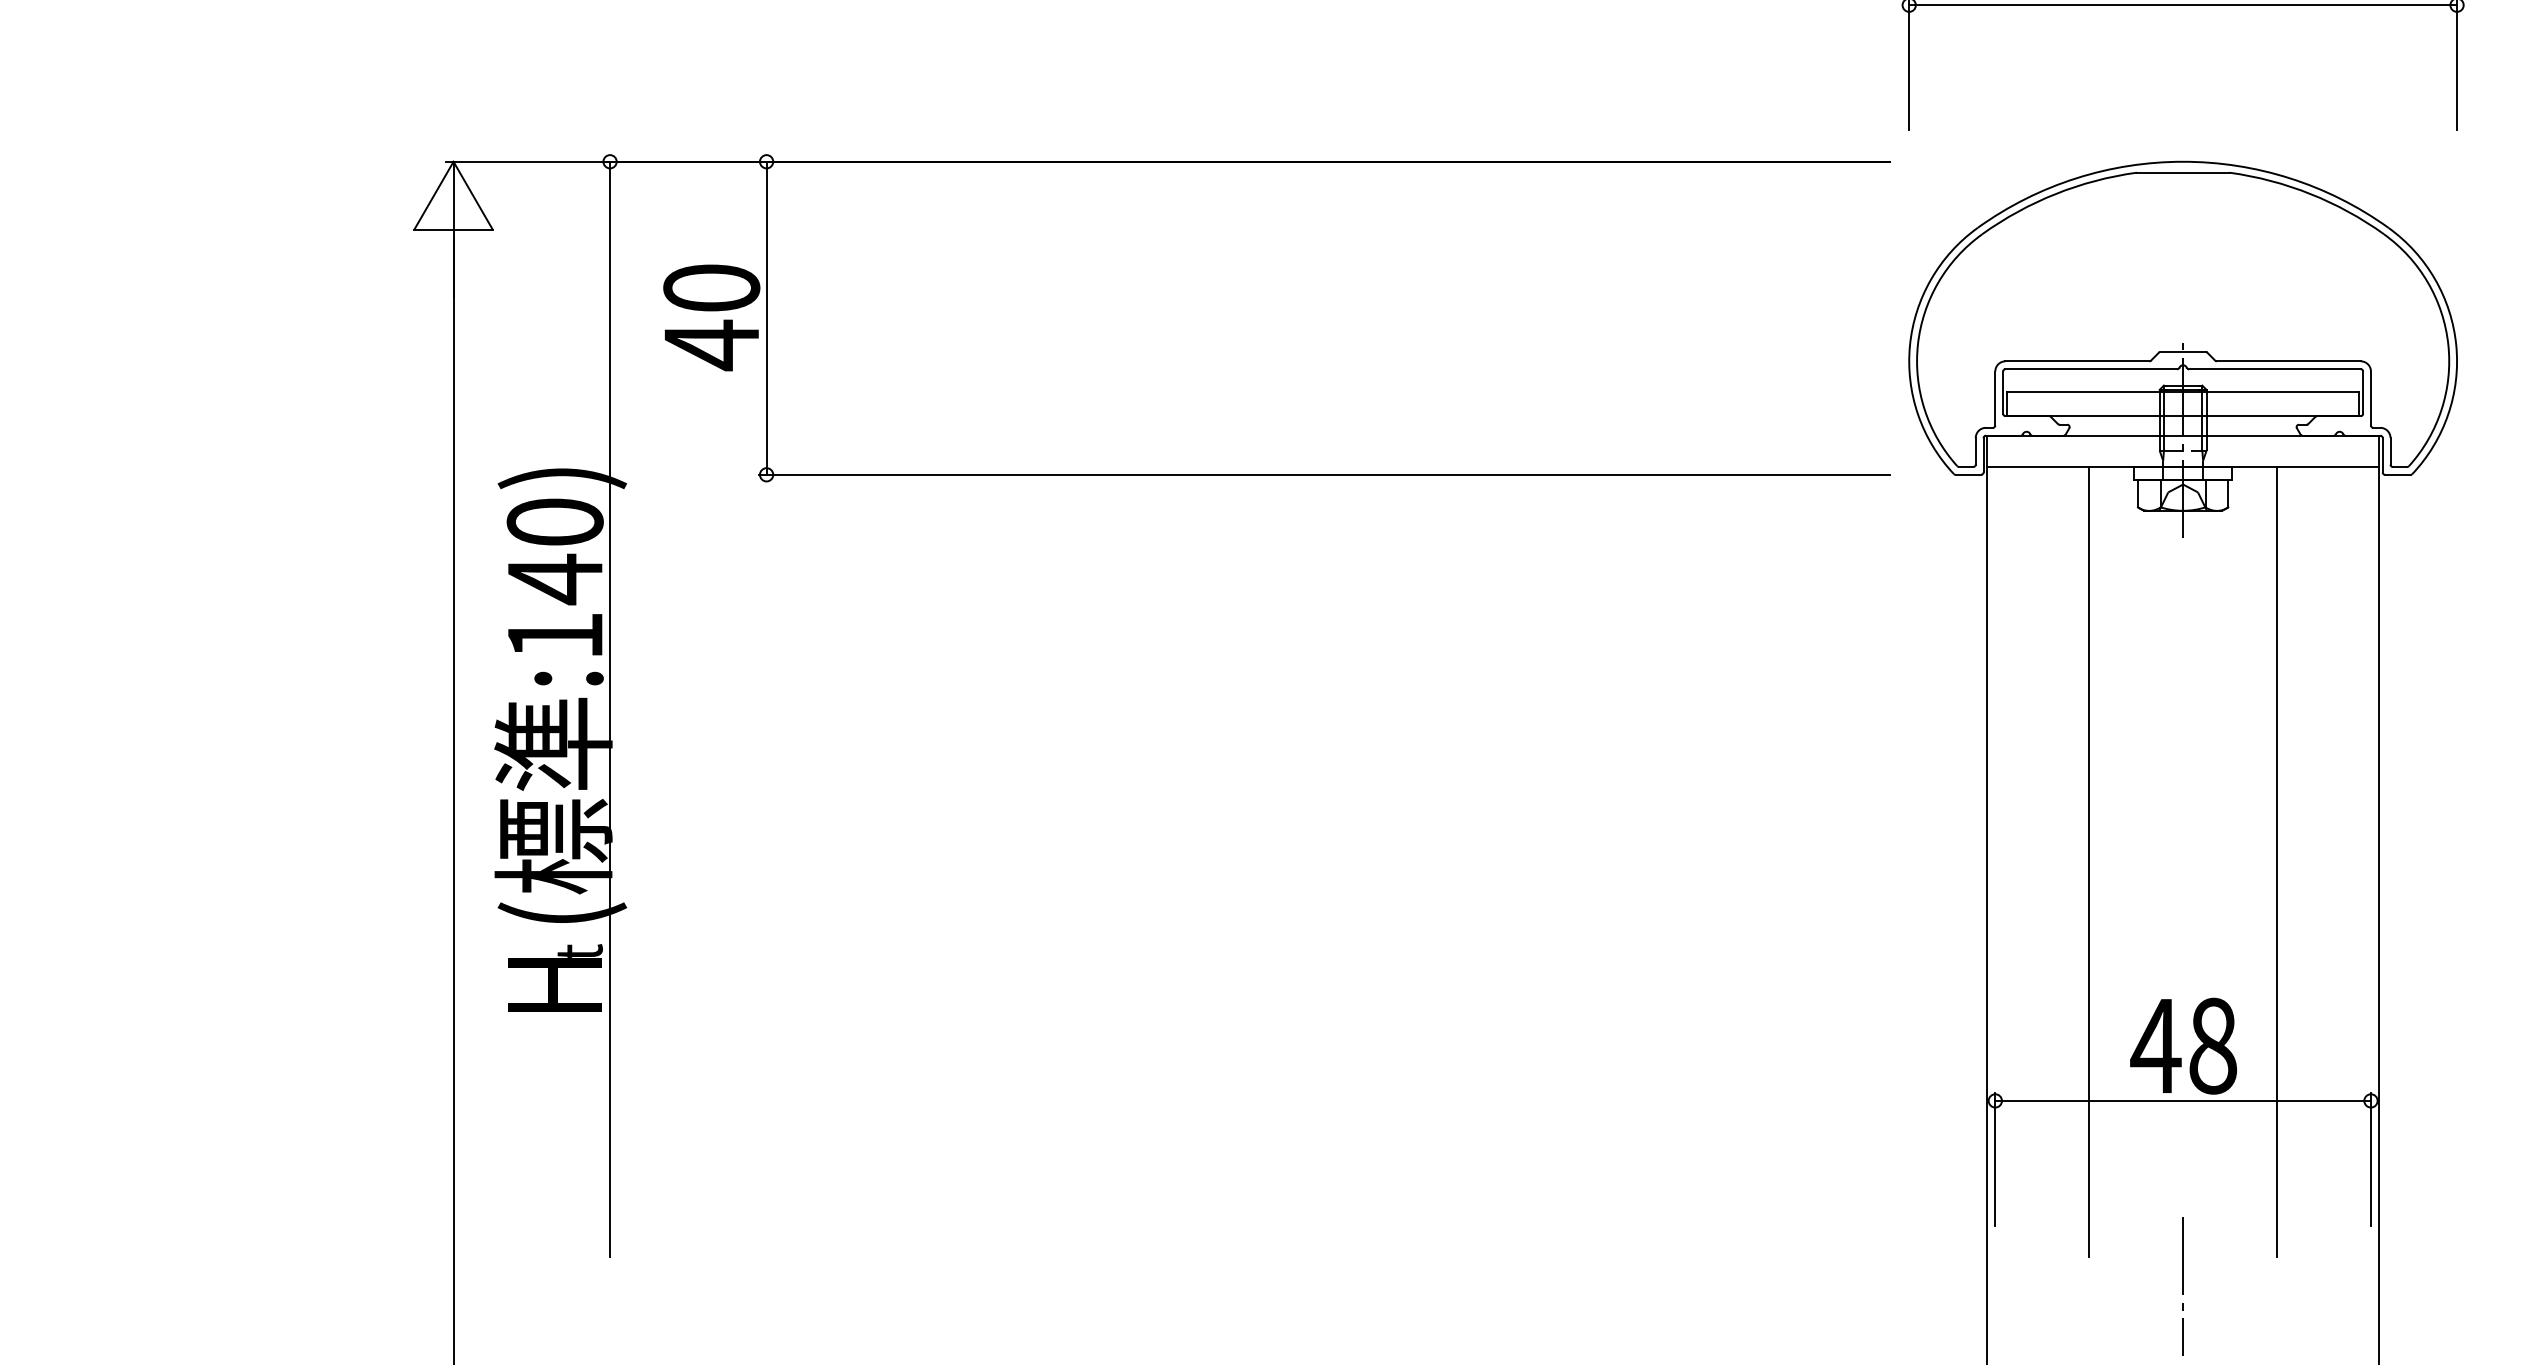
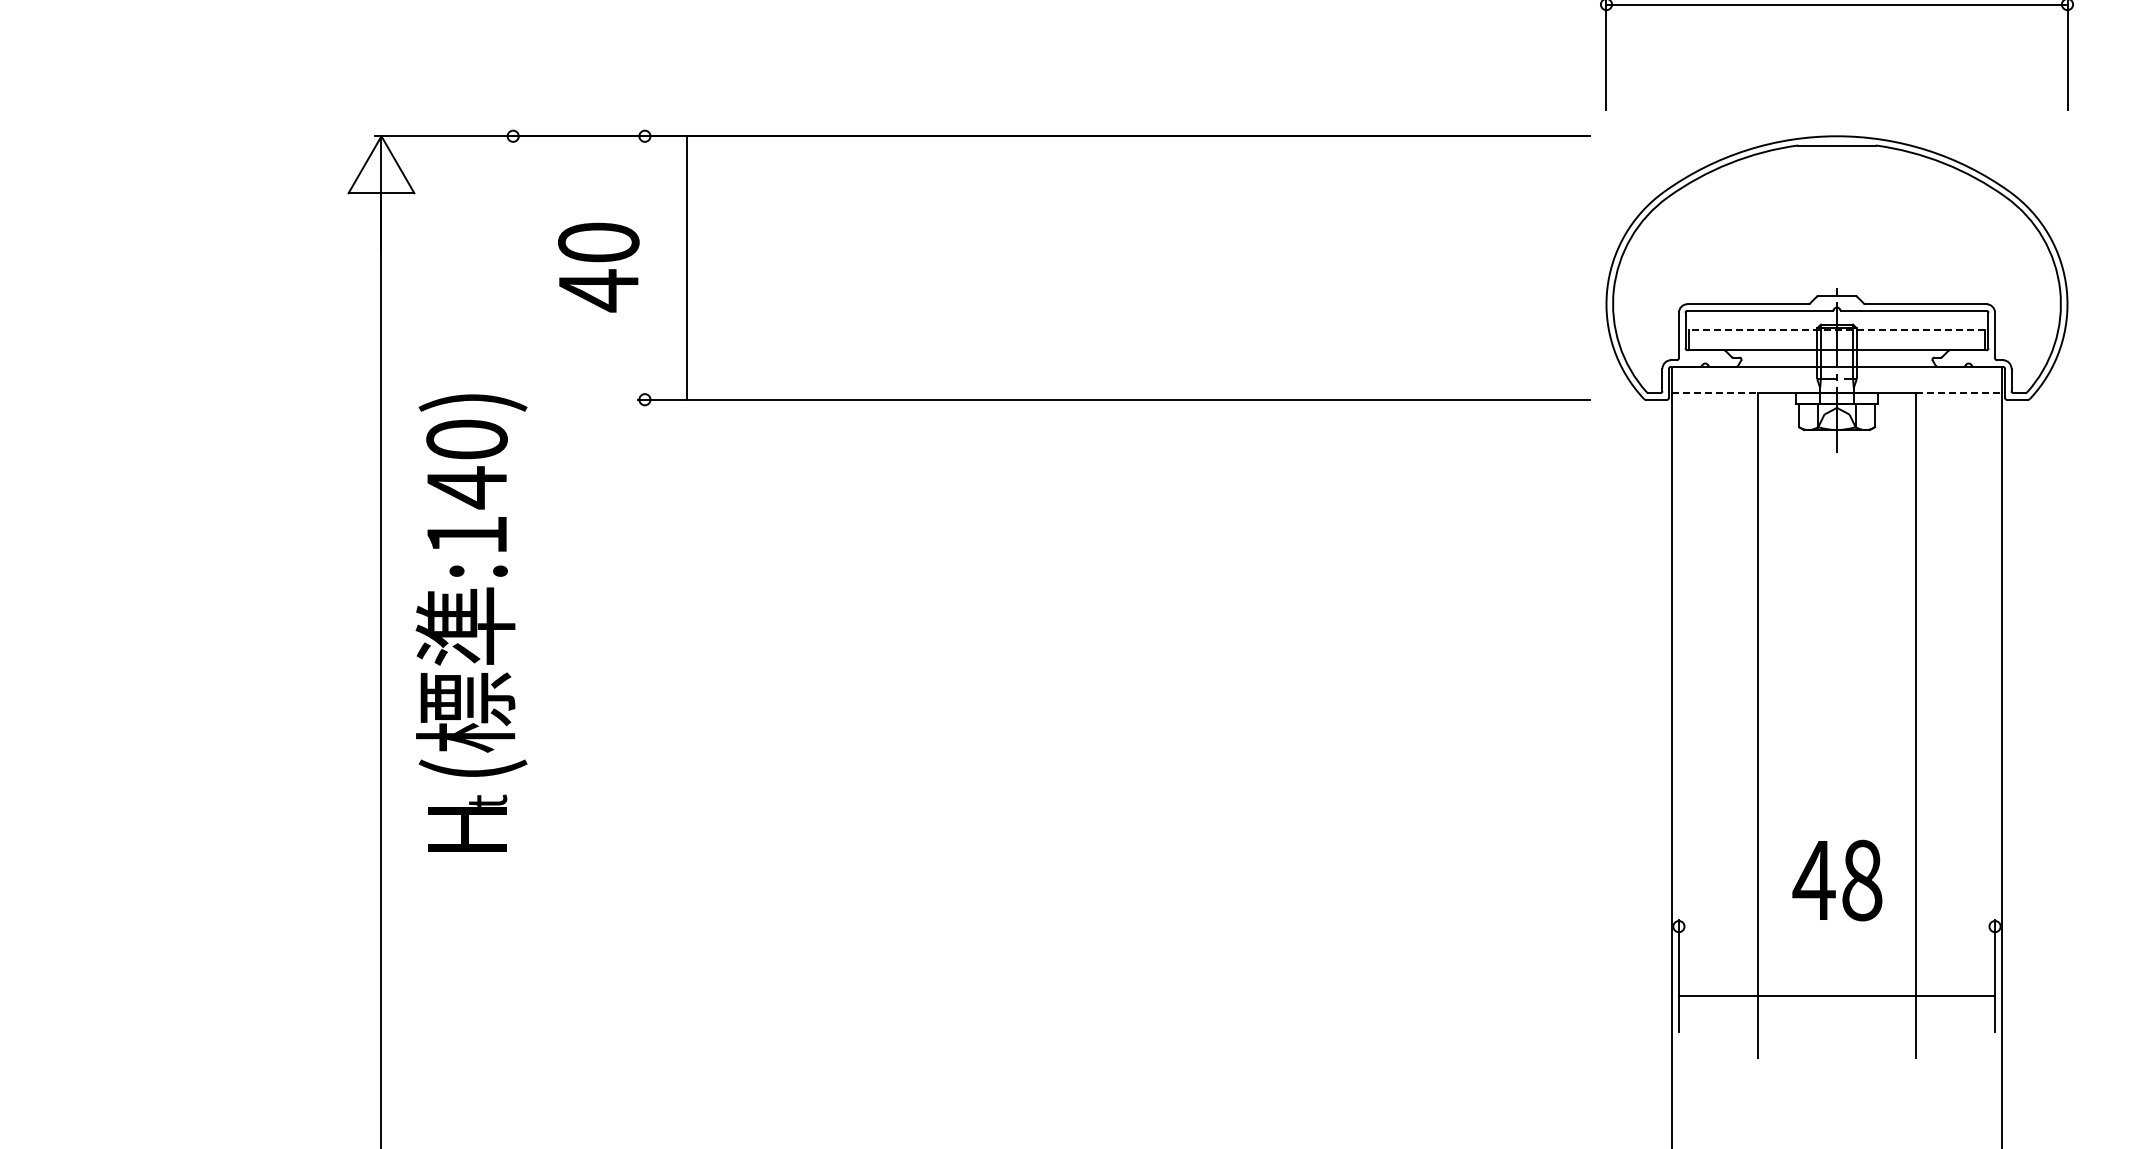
line: (766, 317) -> (686, 267), moved
line: (2182, 392) -> (1836, 330), solid -> dashed
line: (2038, 467) -> (1715, 393), solid -> dashed
line: (2327, 467) -> (1958, 393), solid -> dashed
line: (610, 709) -> (513, 597), removed
line: (2182, 1100) -> (1836, 995), moved
line: (2182, 1286) -> (1836, 1082), removed

